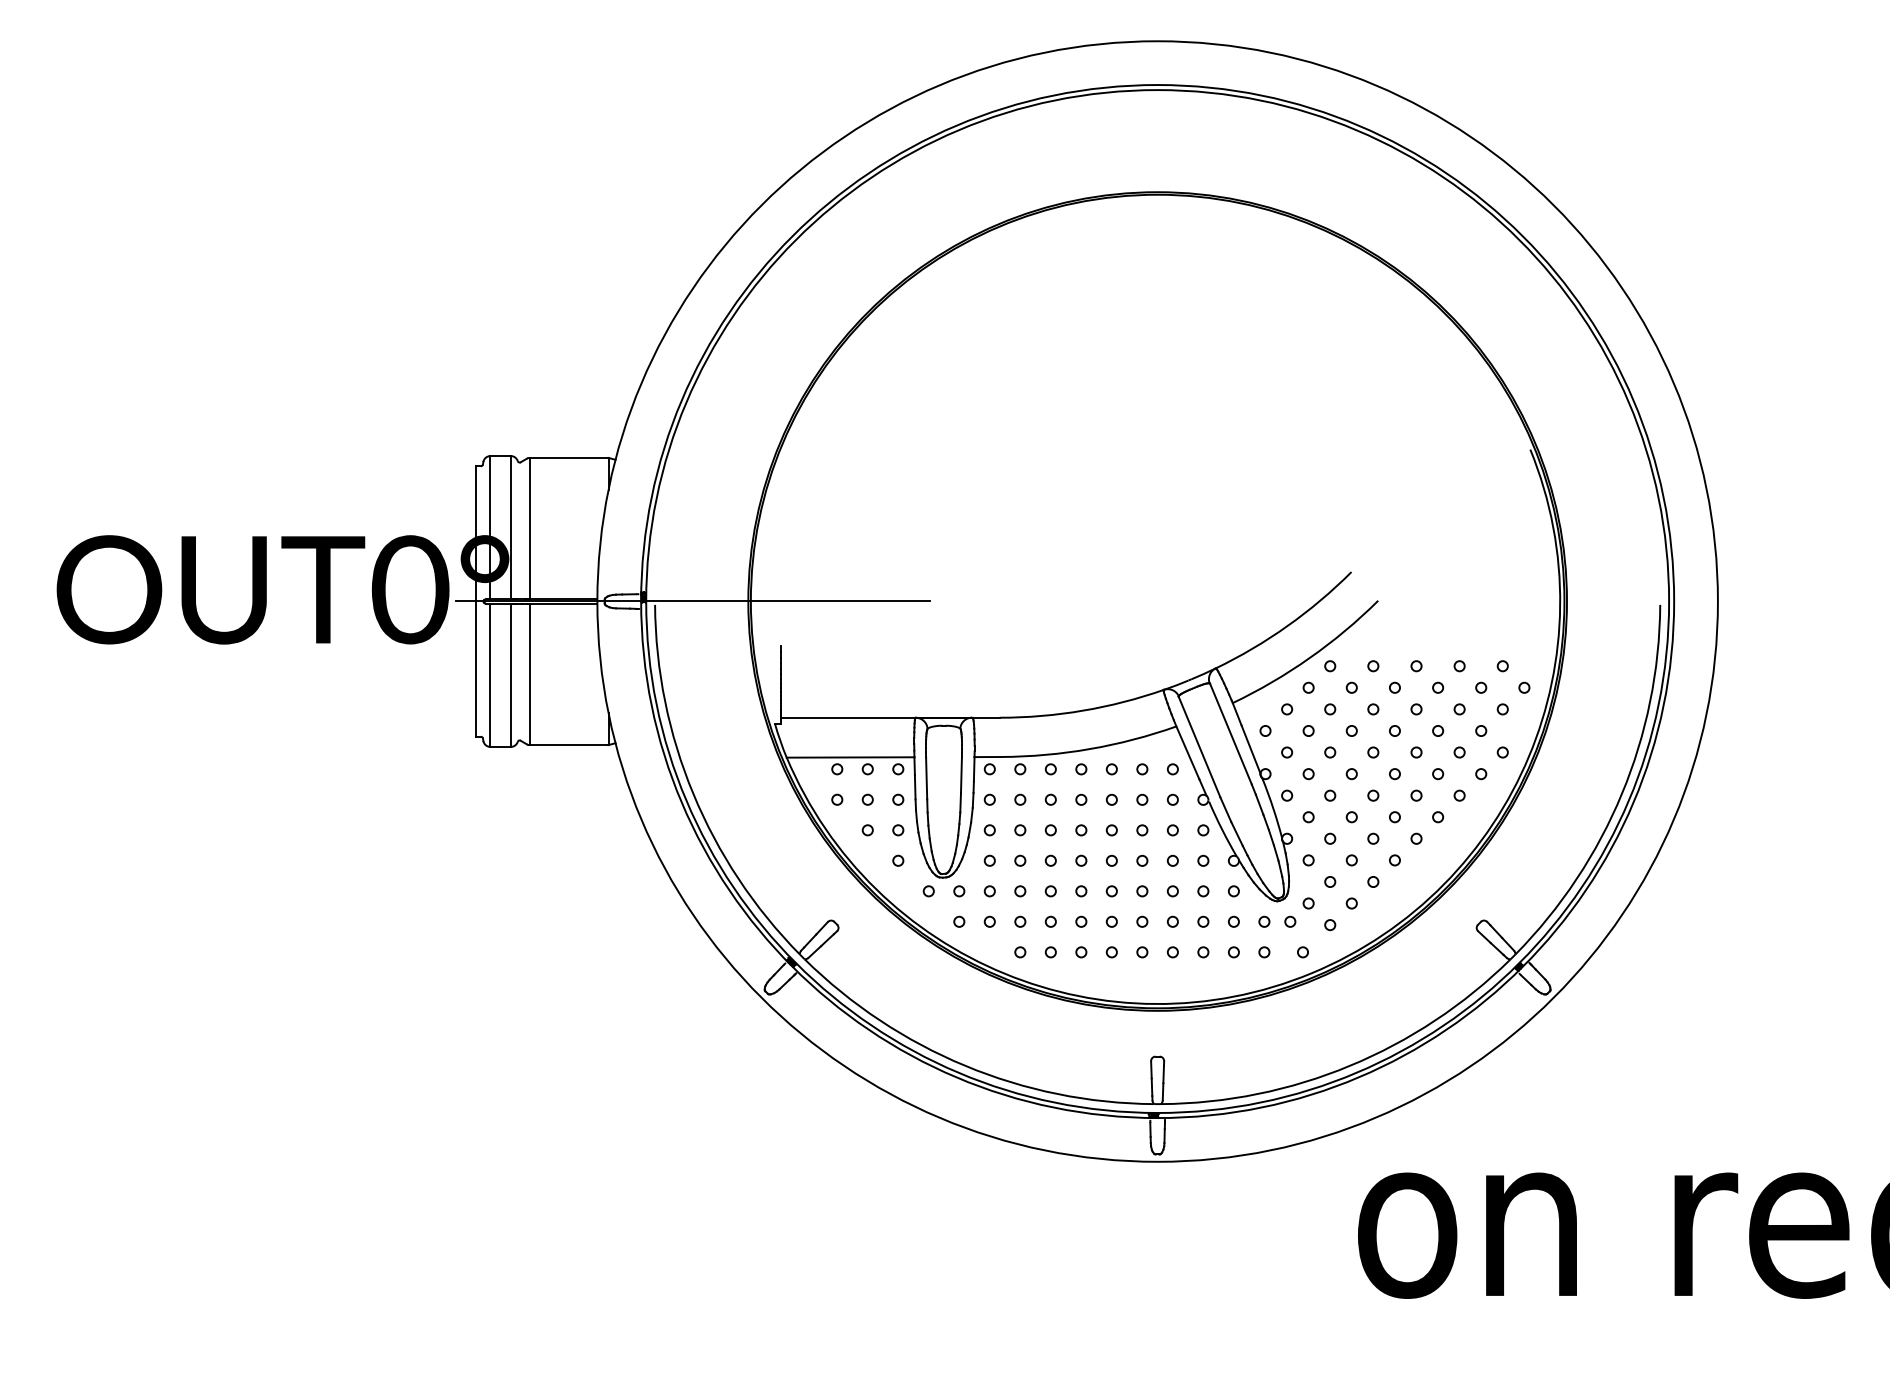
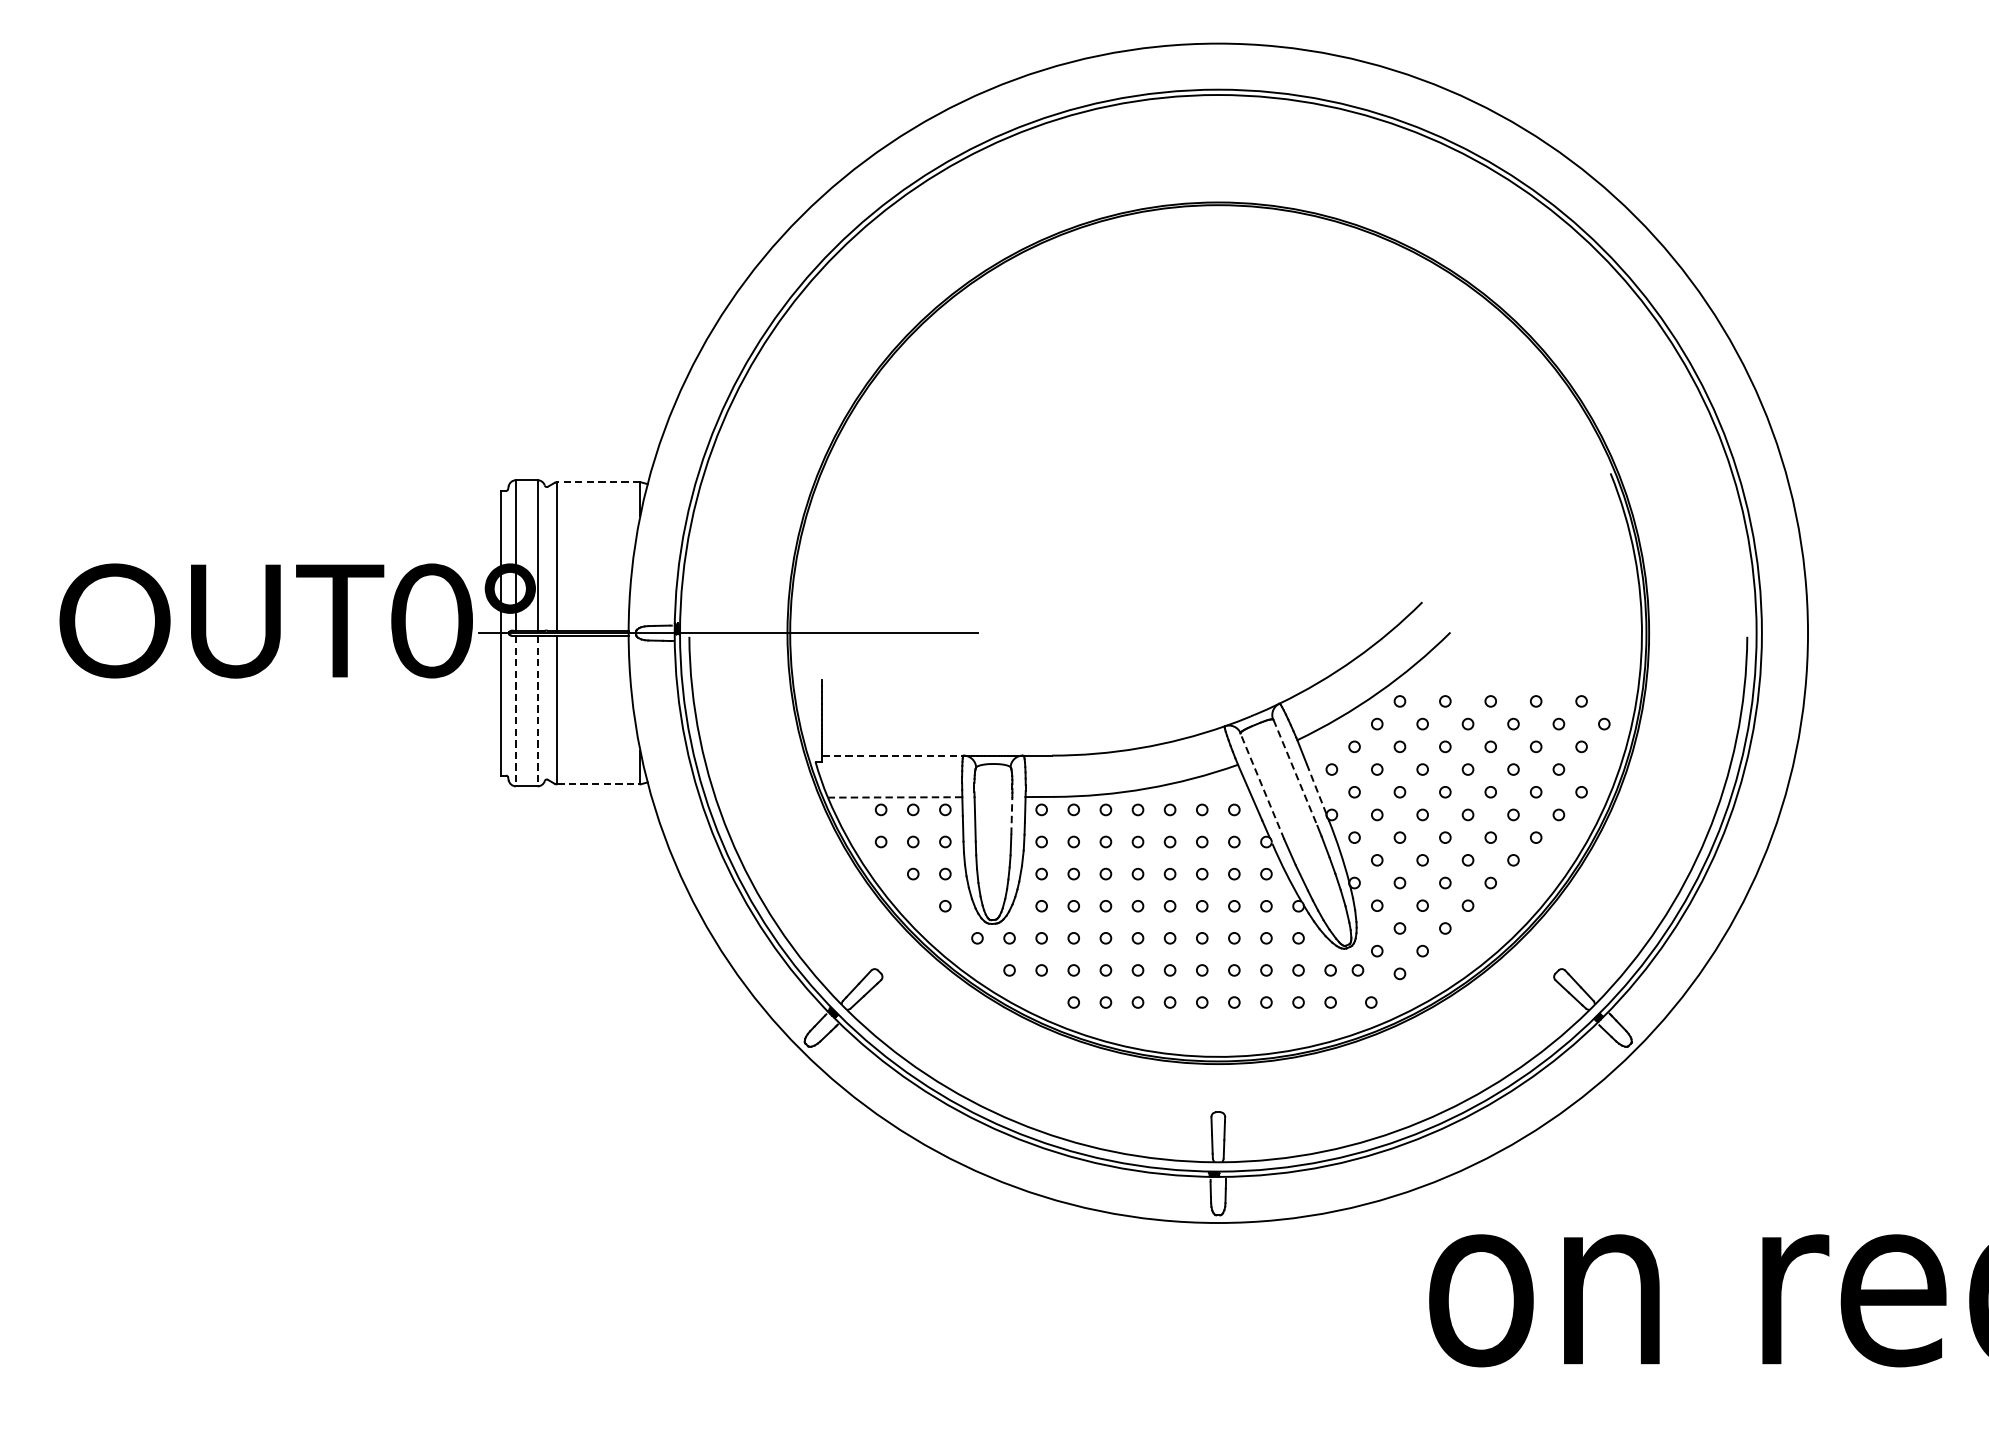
line: (568, 457) -> (598, 481), solid -> dashed
line: (490, 675) -> (516, 711), solid -> dashed
line: (510, 675) -> (537, 711), solid -> dashed
line: (849, 717) -> (893, 755), solid -> dashed
line: (1231, 734) -> (1296, 773), solid -> dashed
line: (569, 745) -> (599, 784), solid -> dashed
line: (1199, 746) -> (1262, 785), solid -> dashed
line: (1251, 749) -> (1317, 789), solid -> dashed
line: (850, 757) -> (895, 797), solid -> dashed
line: (961, 775) -> (1011, 816), solid -> dashed

